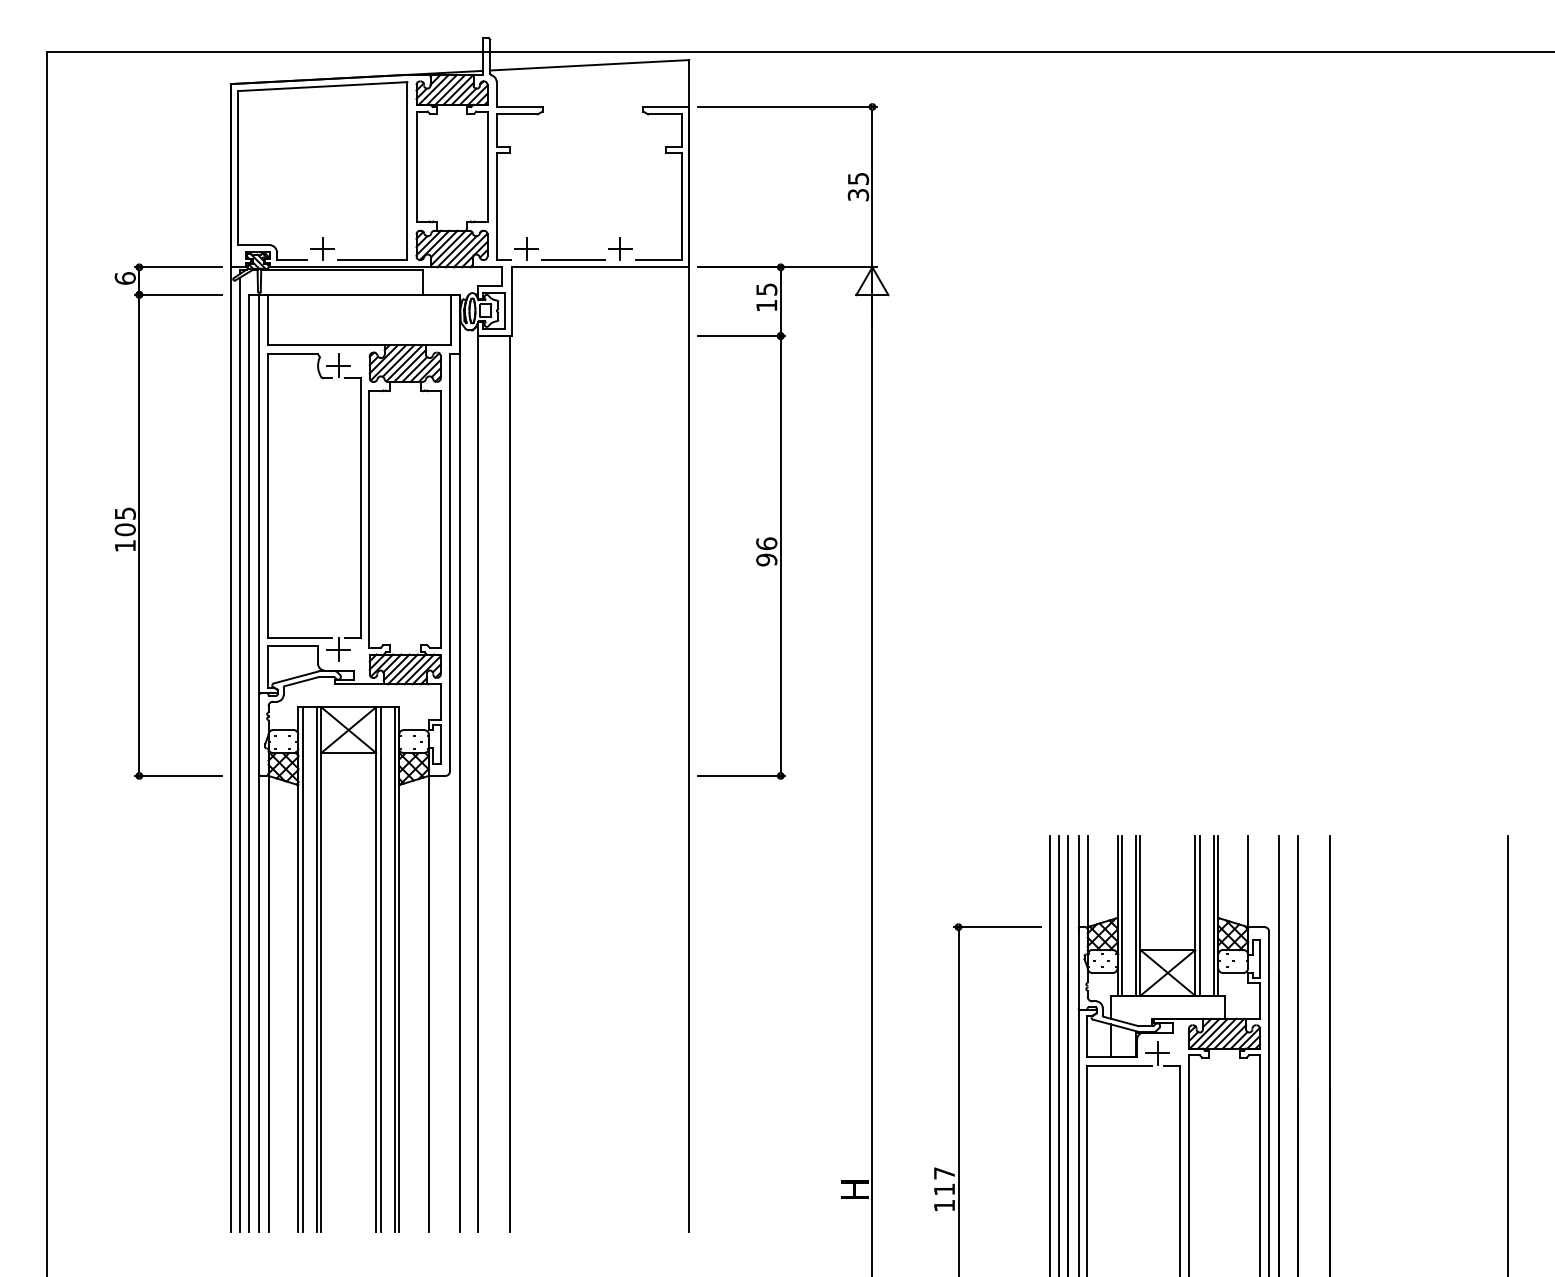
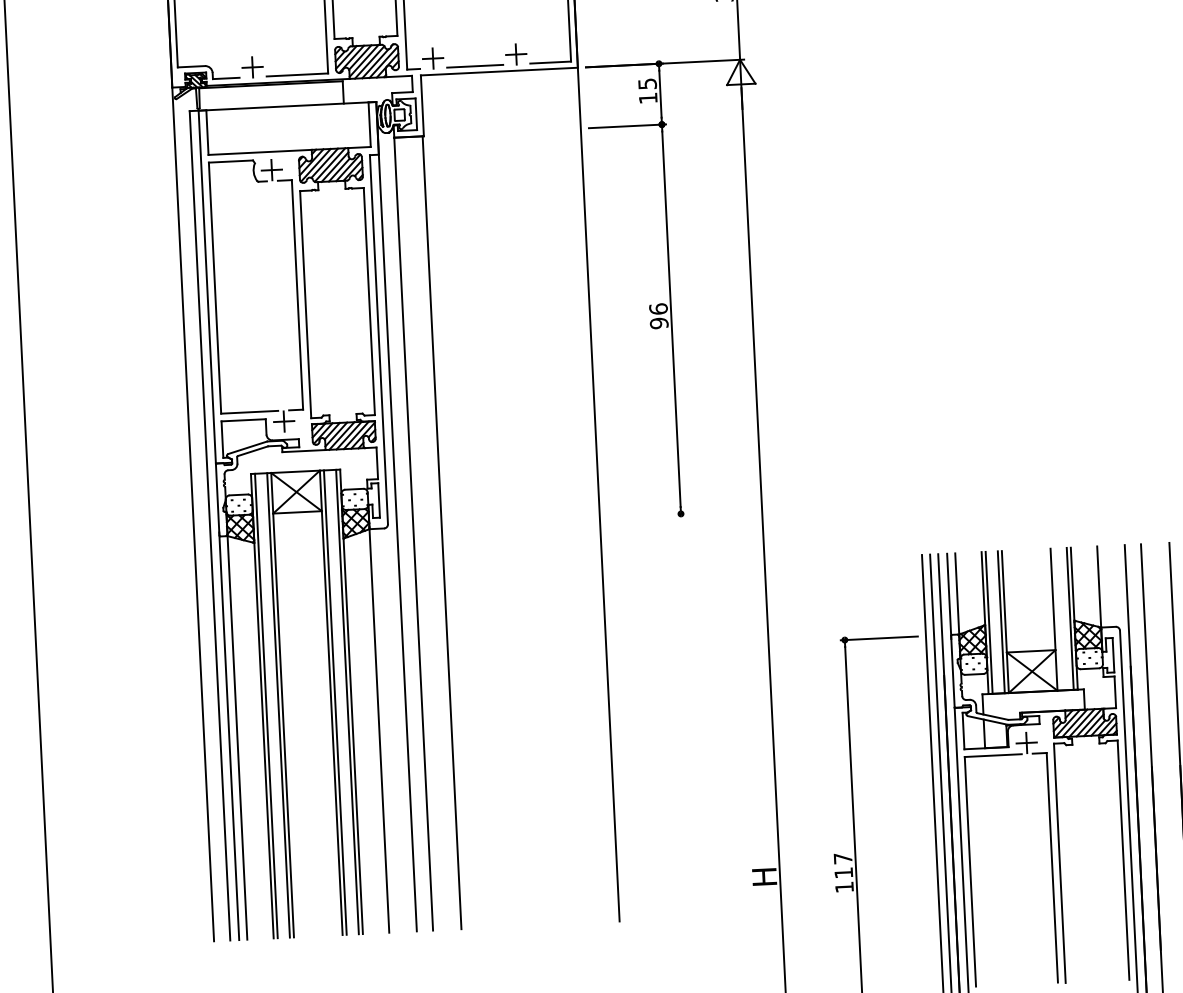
part: (139, 521) -> (102, 316), removed
line: (240, 754) -> (201, 518), removed
line: (741, 775) -> (646, 515), removed
line: (1199, 915) -> (1057, 619), removed

